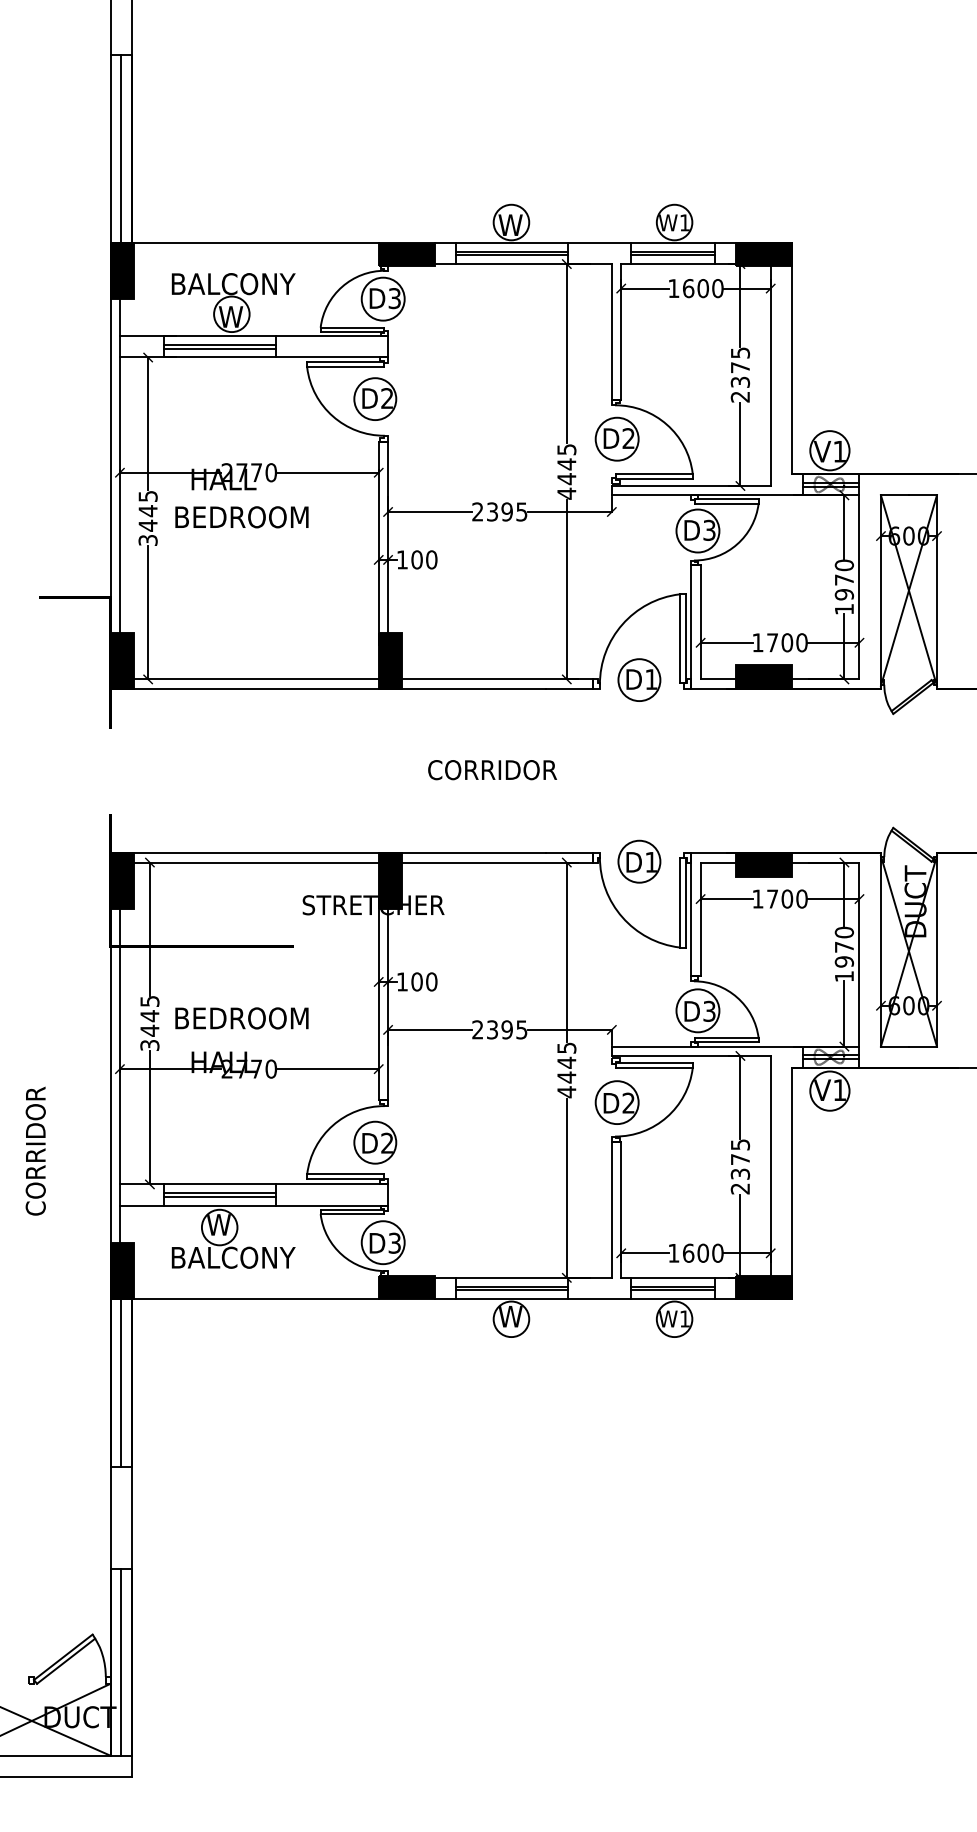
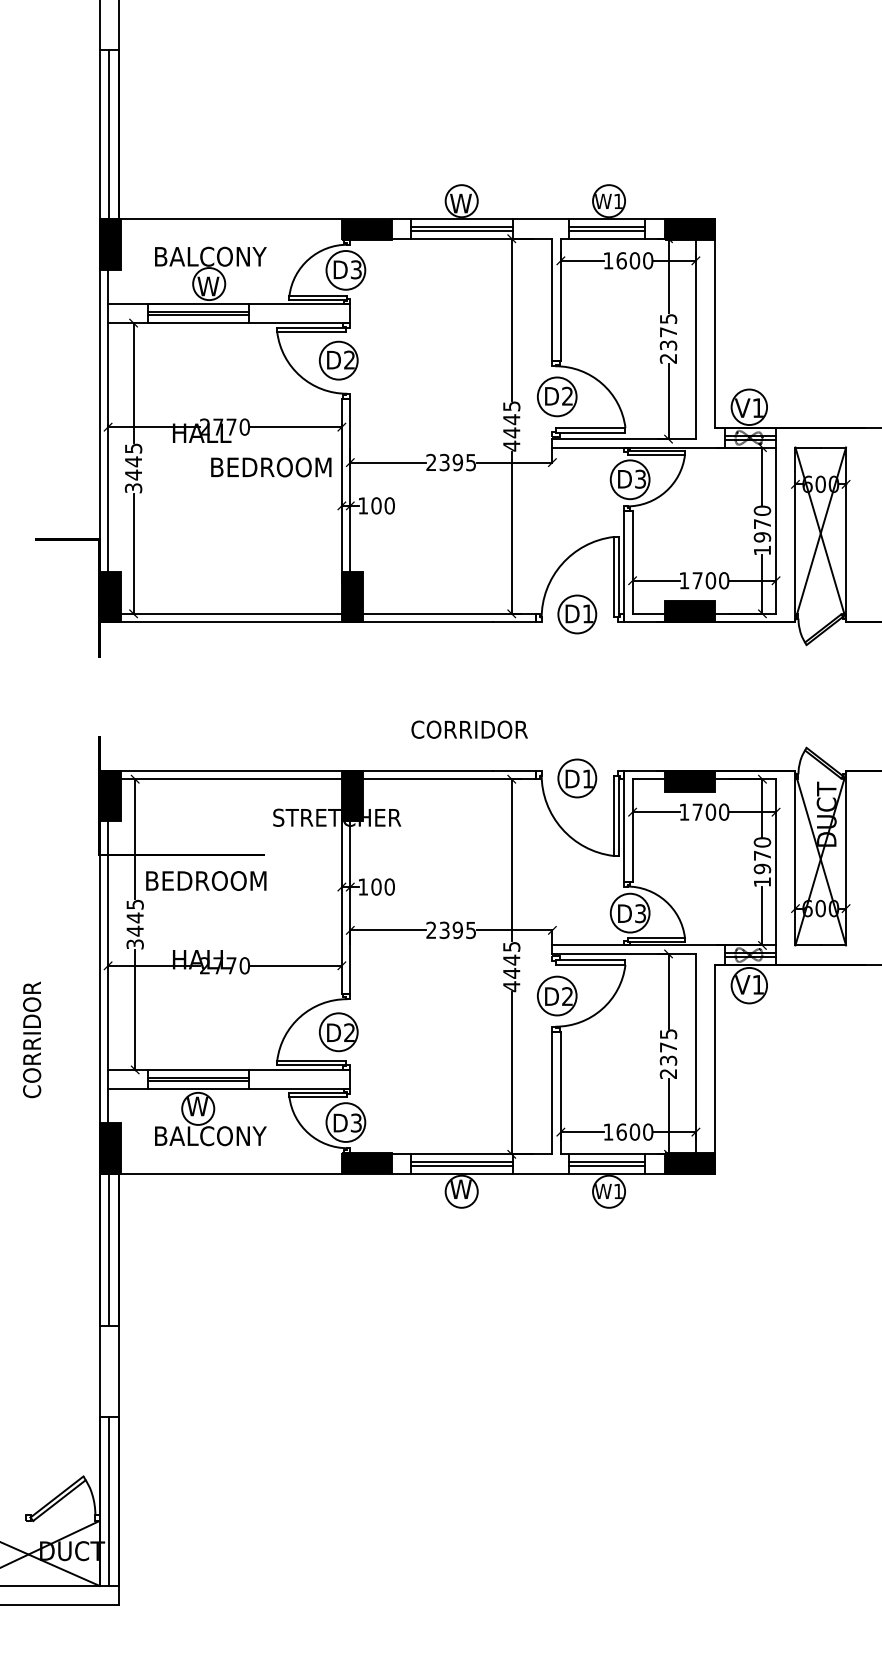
text: (242, 517) -> (271, 467), moved
text: (492, 769) -> (469, 729), moved
text: (242, 1017) -> (206, 880), moved

